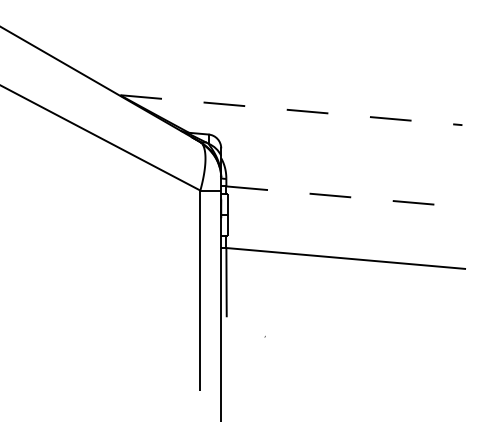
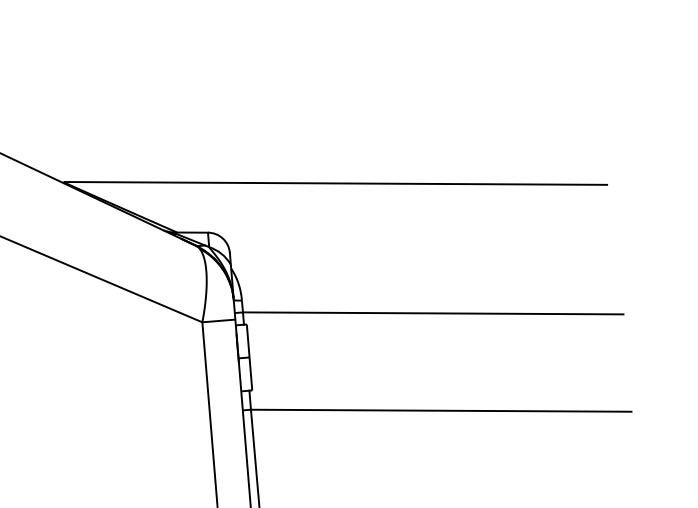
line: (291, 110) -> (335, 183), dashed -> solid
line: (346, 196) -> (434, 312), dashed -> solid

